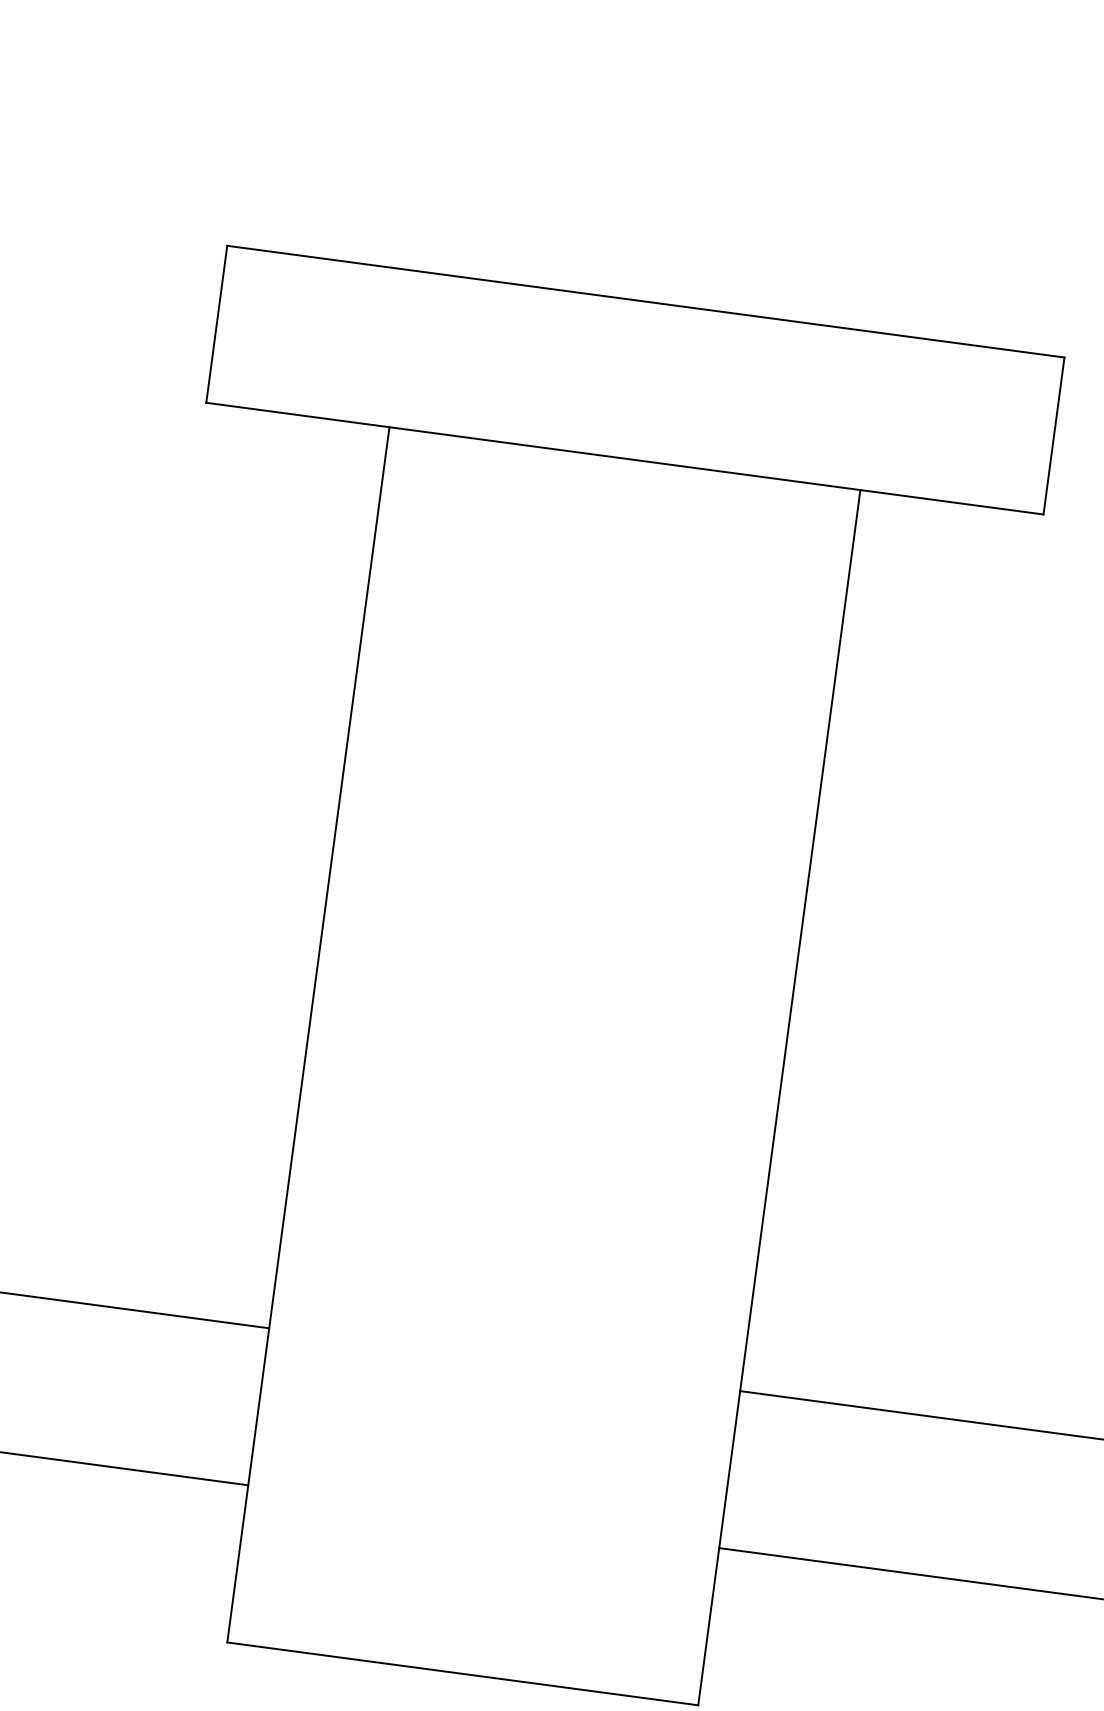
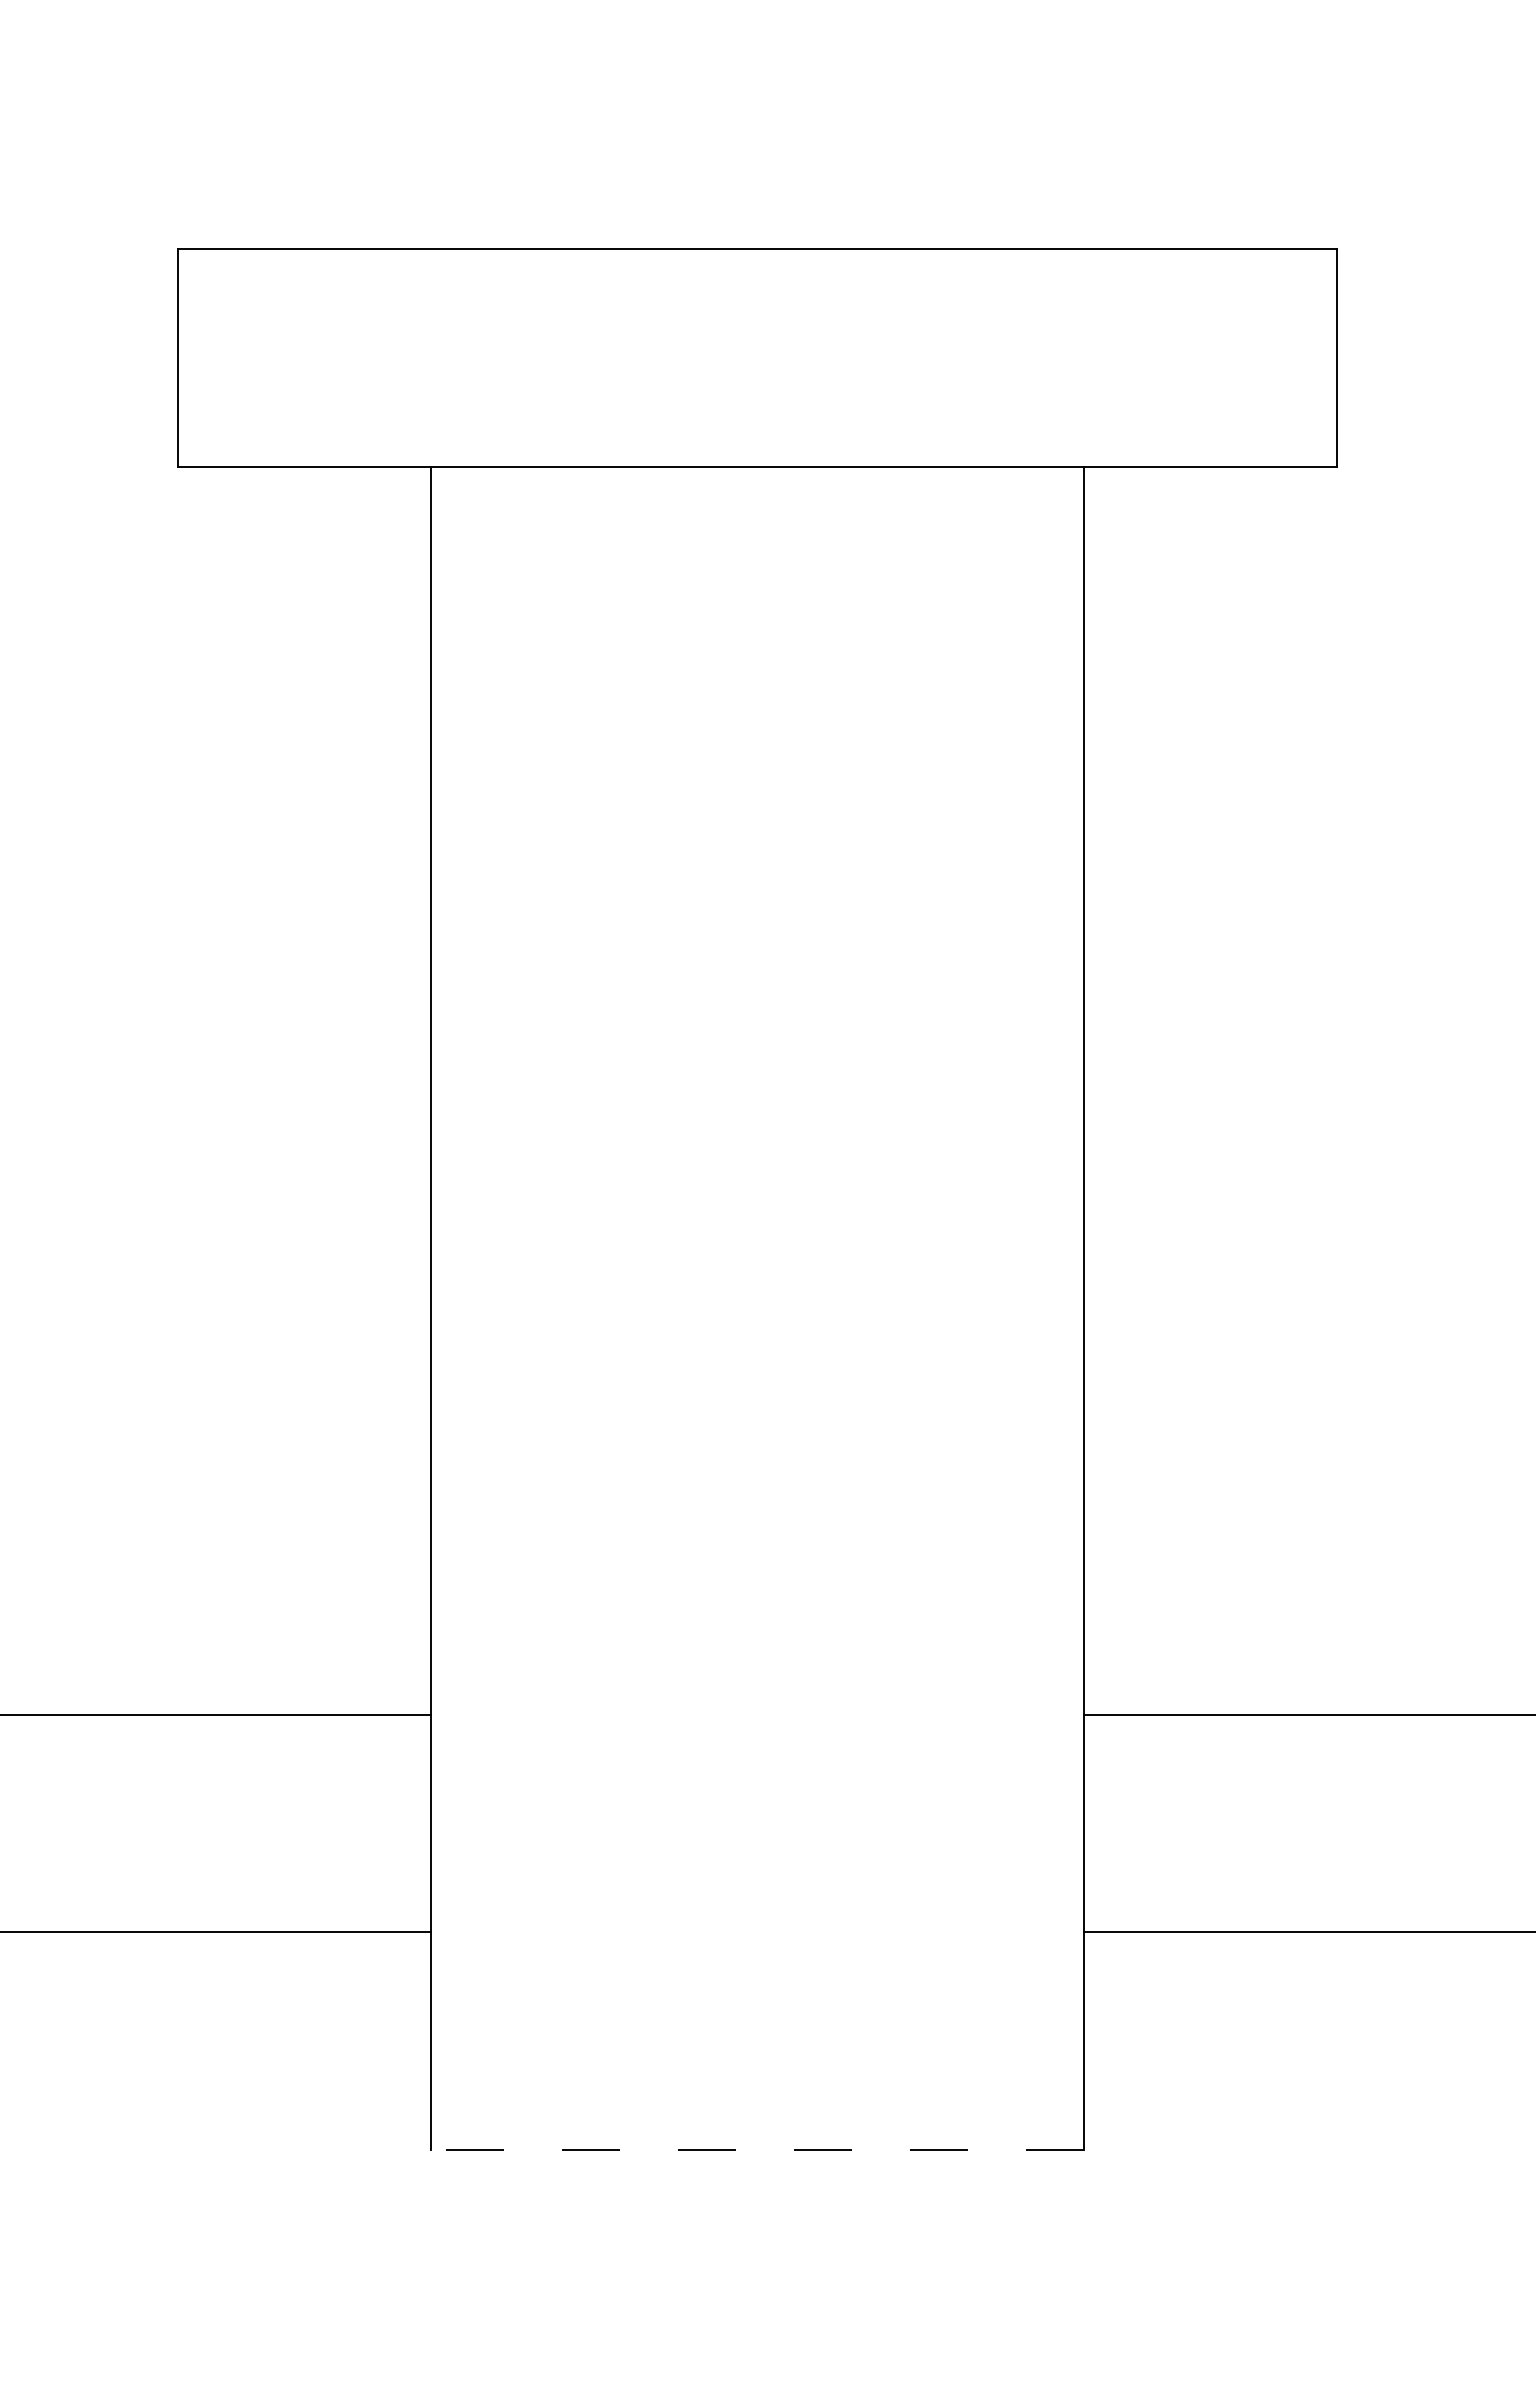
line: (462, 1673) -> (756, 2149), solid -> dashed

